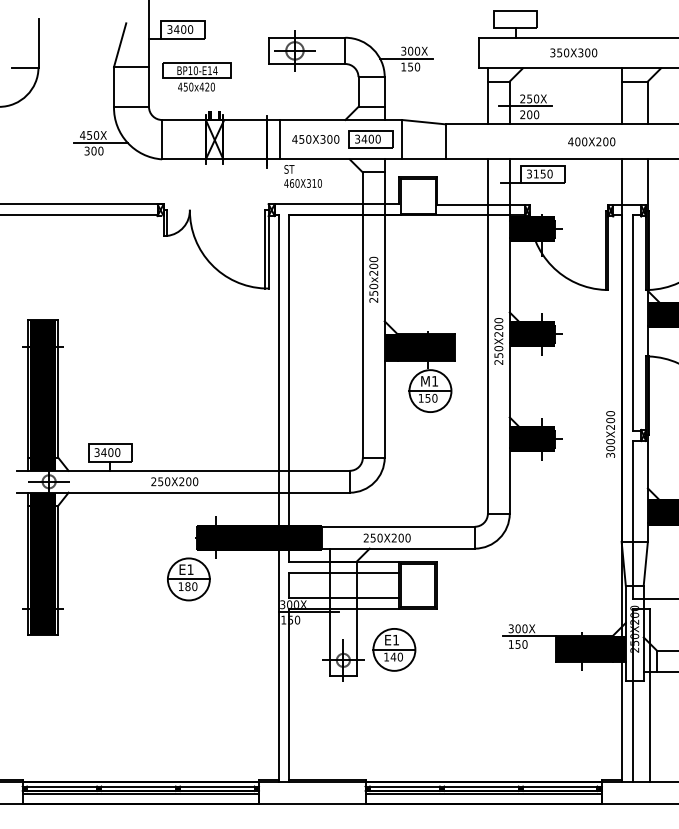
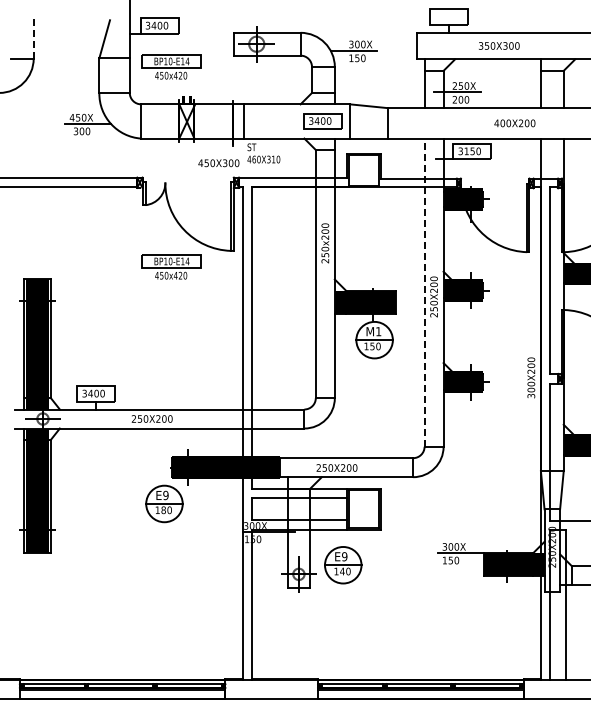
line: (38, 43) -> (33, 37), solid -> dashed
text: (315, 139) -> (218, 163), moved
part: (196, 306) -> (171, 266), added
line: (487, 336) -> (424, 292), solid -> dashed
text: (190, 569) -> (165, 495), E1 -> E9
text: (395, 639) -> (344, 556), E1 -> E9

